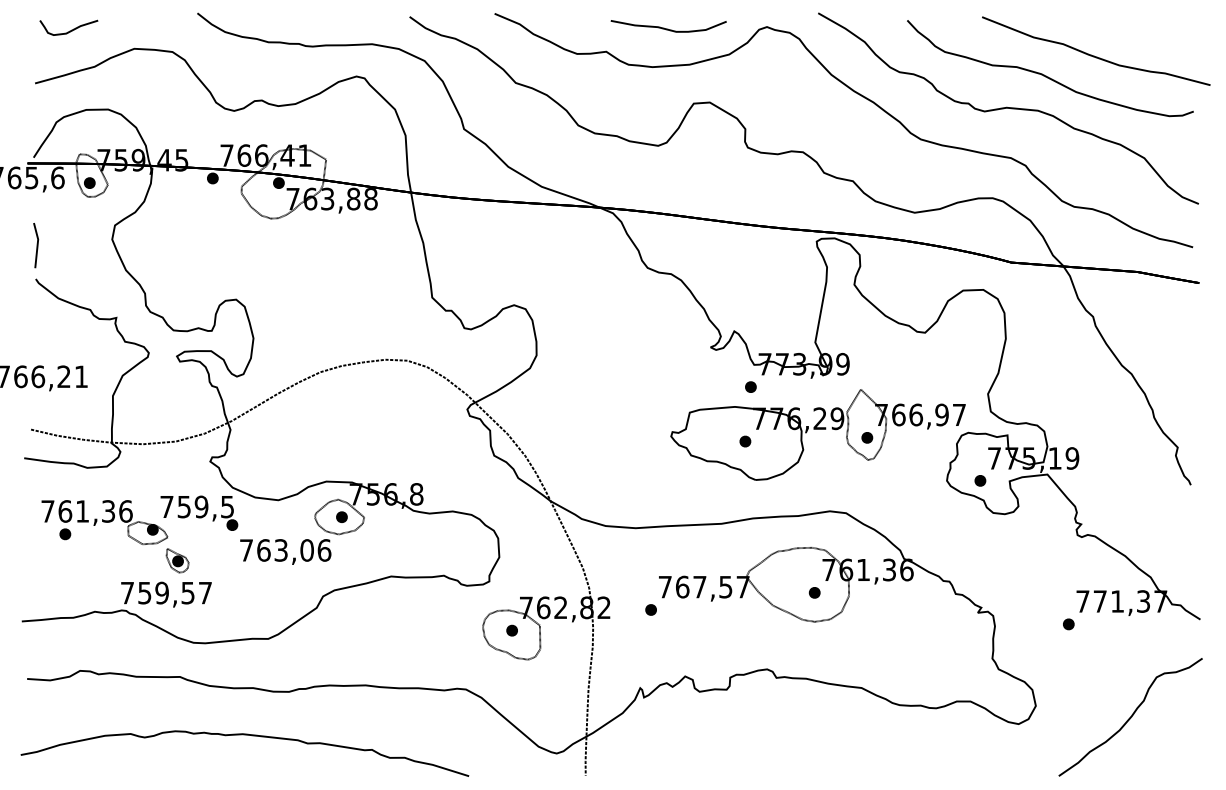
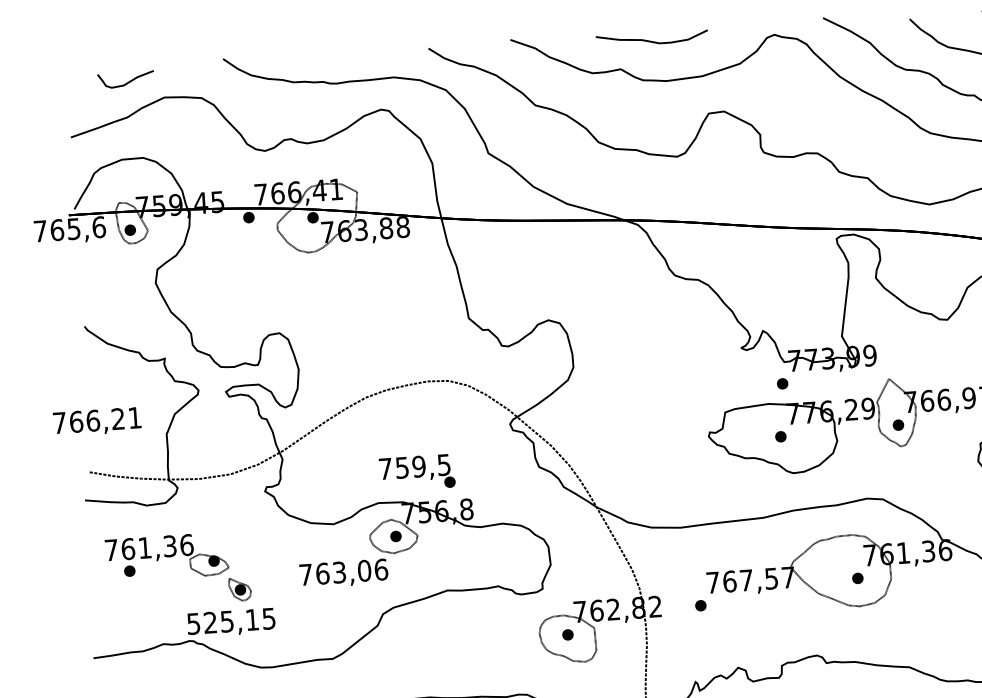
curve: (668, 28) -> (652, 40), moved
curve: (69, 30) -> (126, 82), moved
line: (36, 245) -> (82, 294), removed
text: (199, 512) -> (417, 472), moved
text: (166, 592) -> (231, 620), 759,57 -> 525,15

